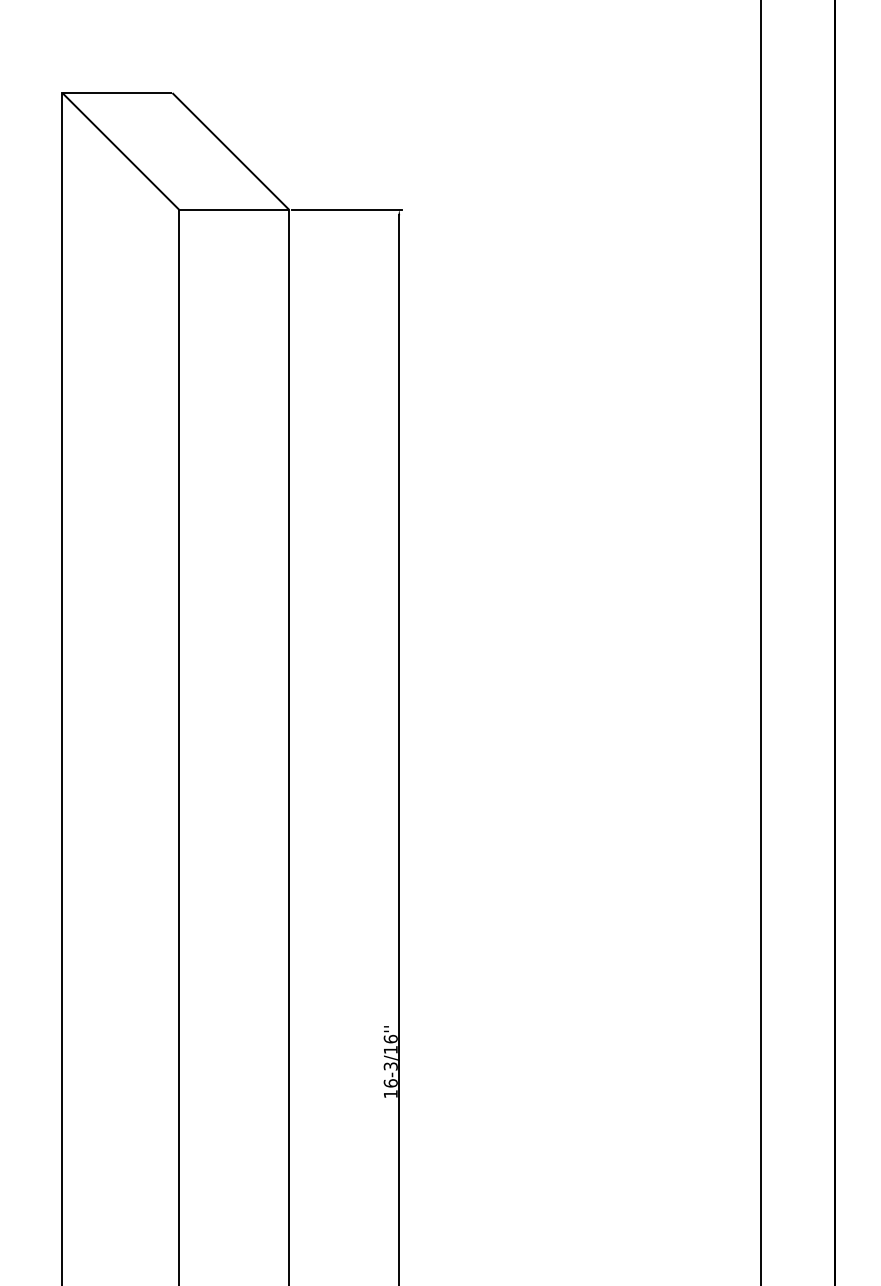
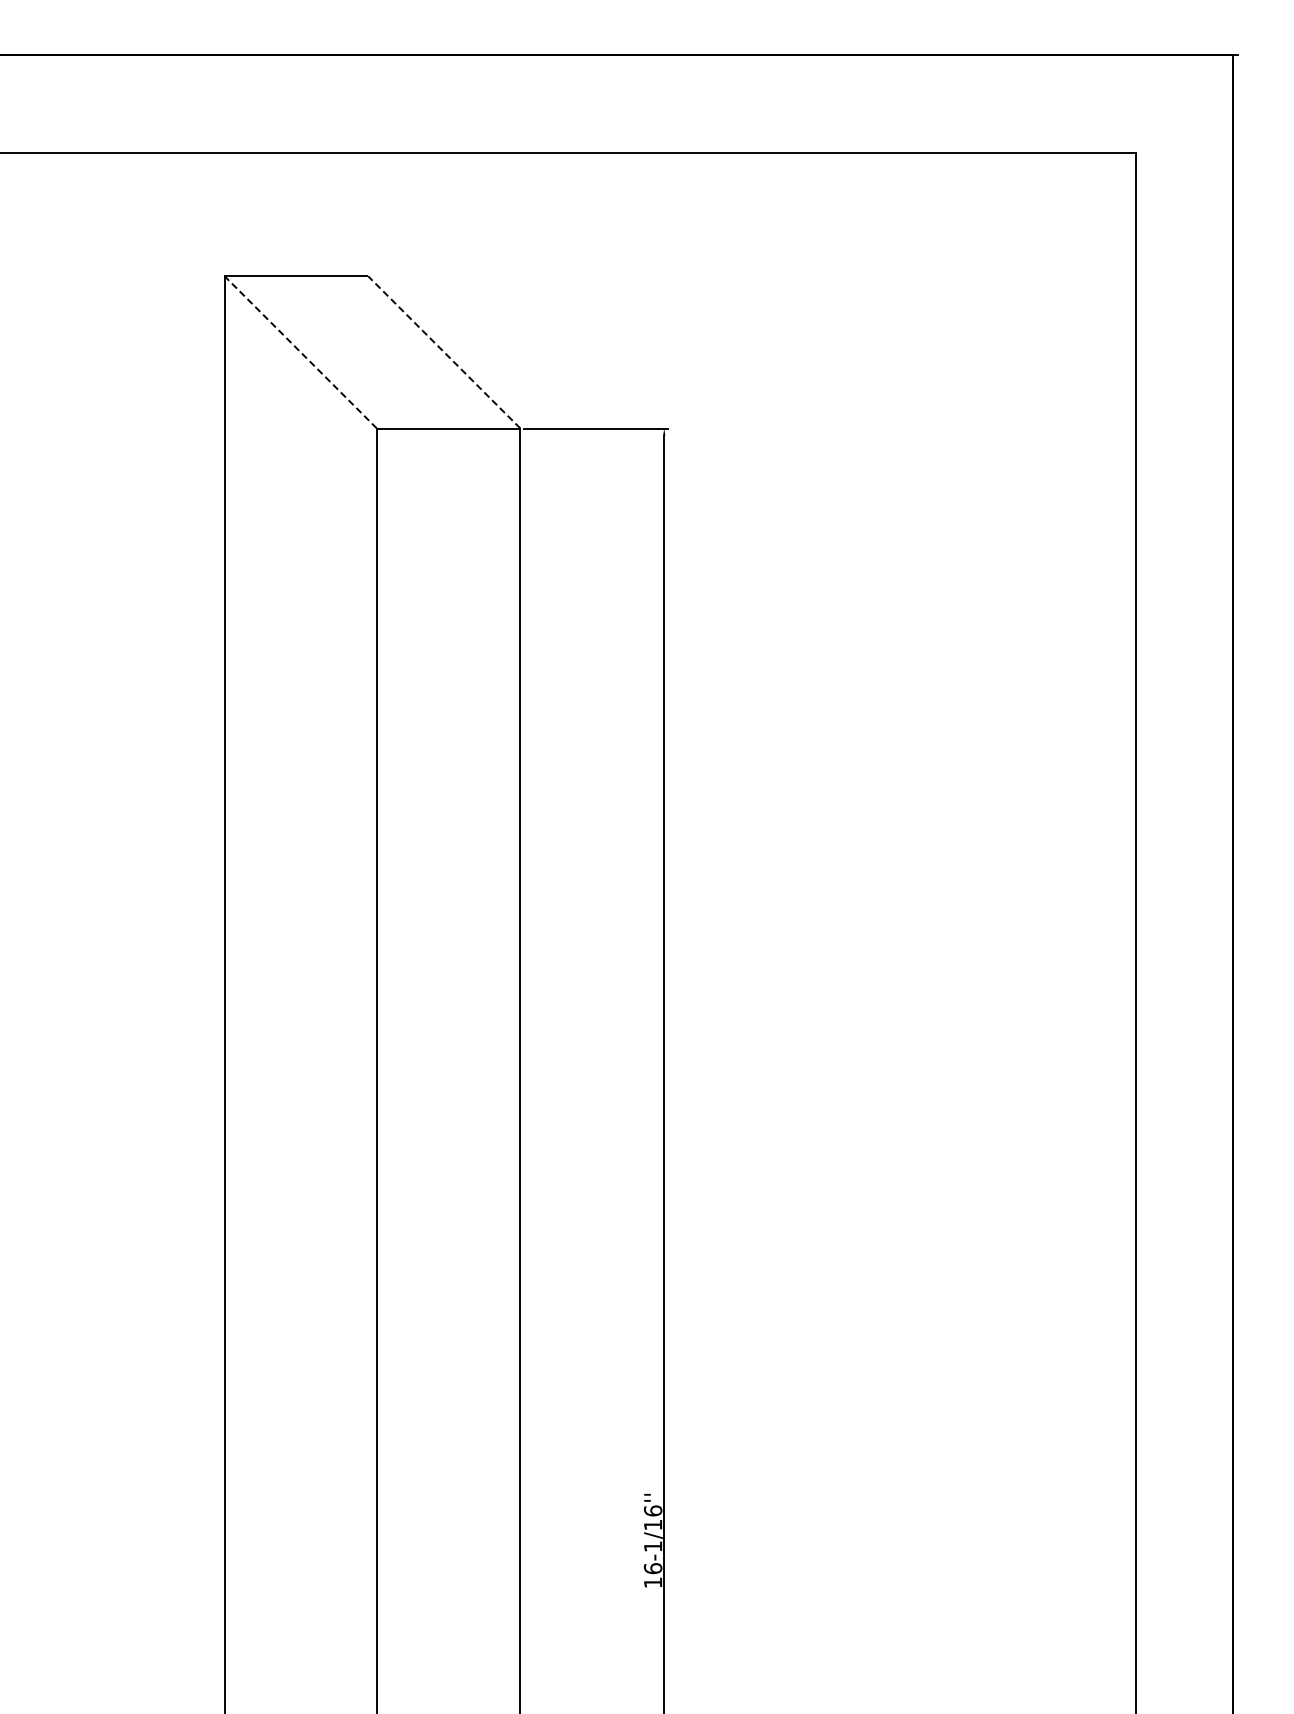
line: (120, 151) -> (300, 352), solid -> dashed
line: (230, 151) -> (444, 352), solid -> dashed
text: (390, 1066) -> (652, 1546), 16-3/16'' -> 16-1/16''

